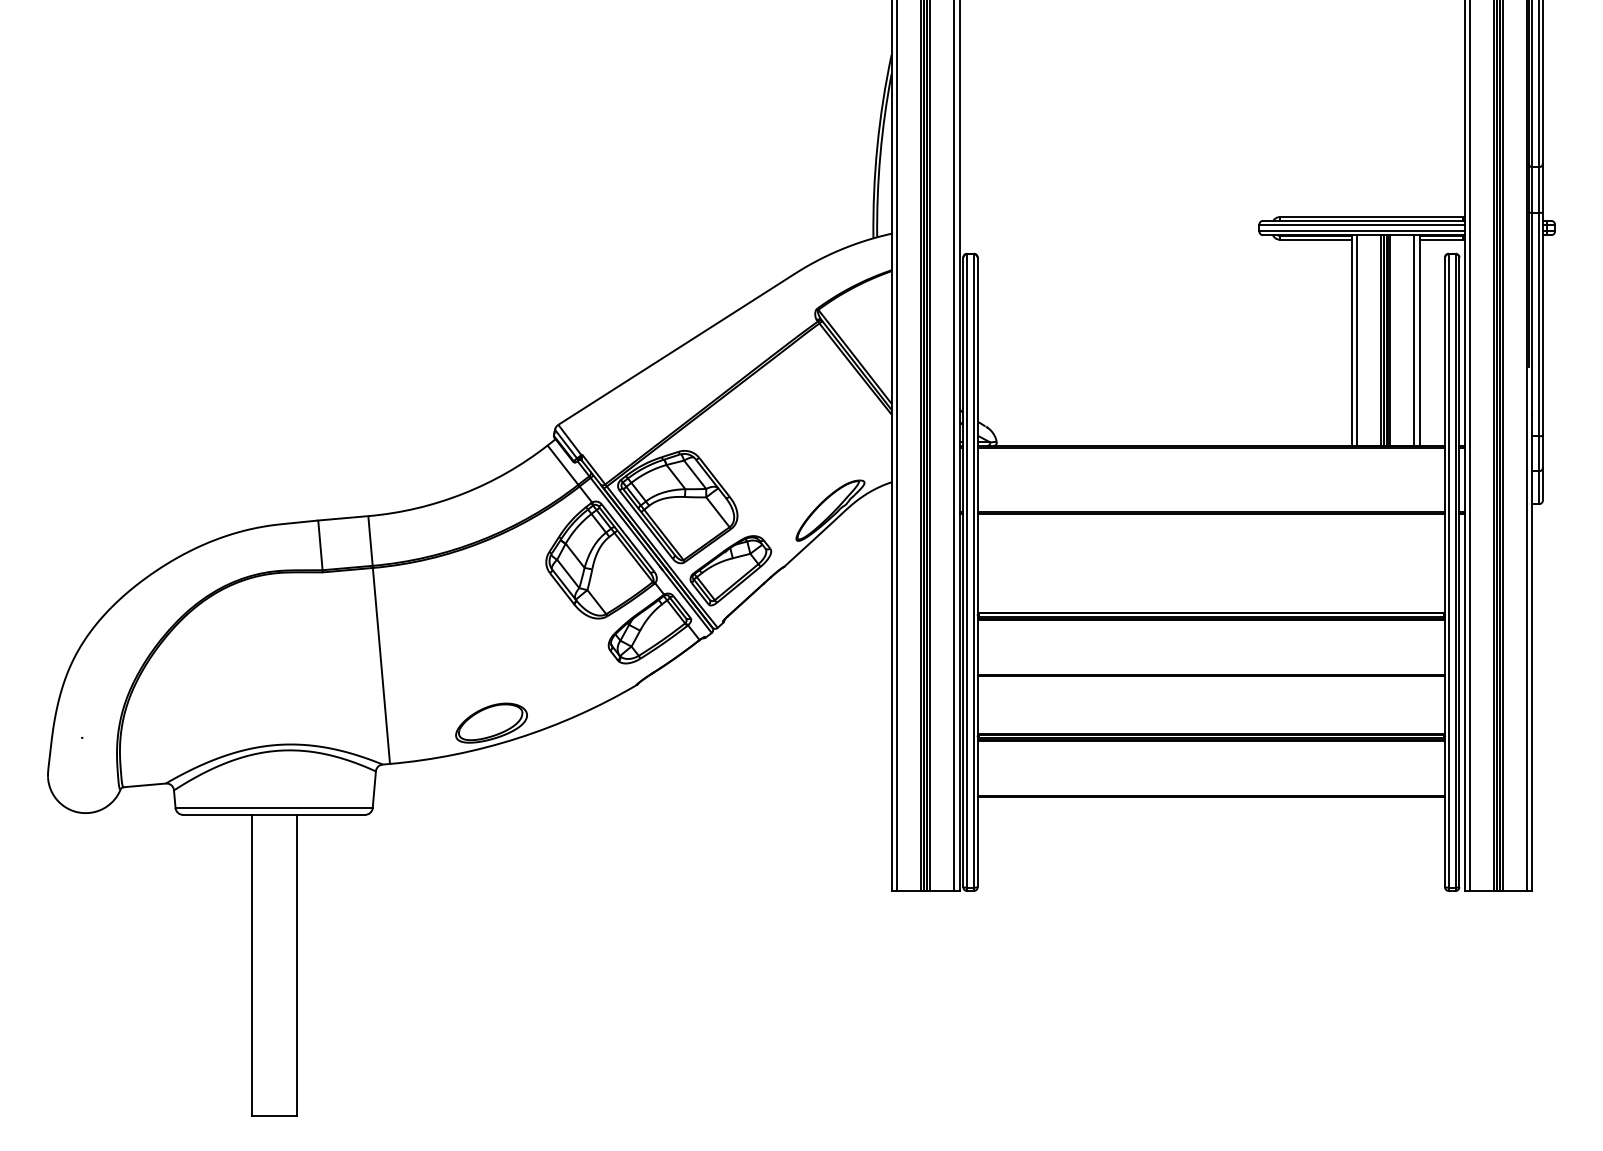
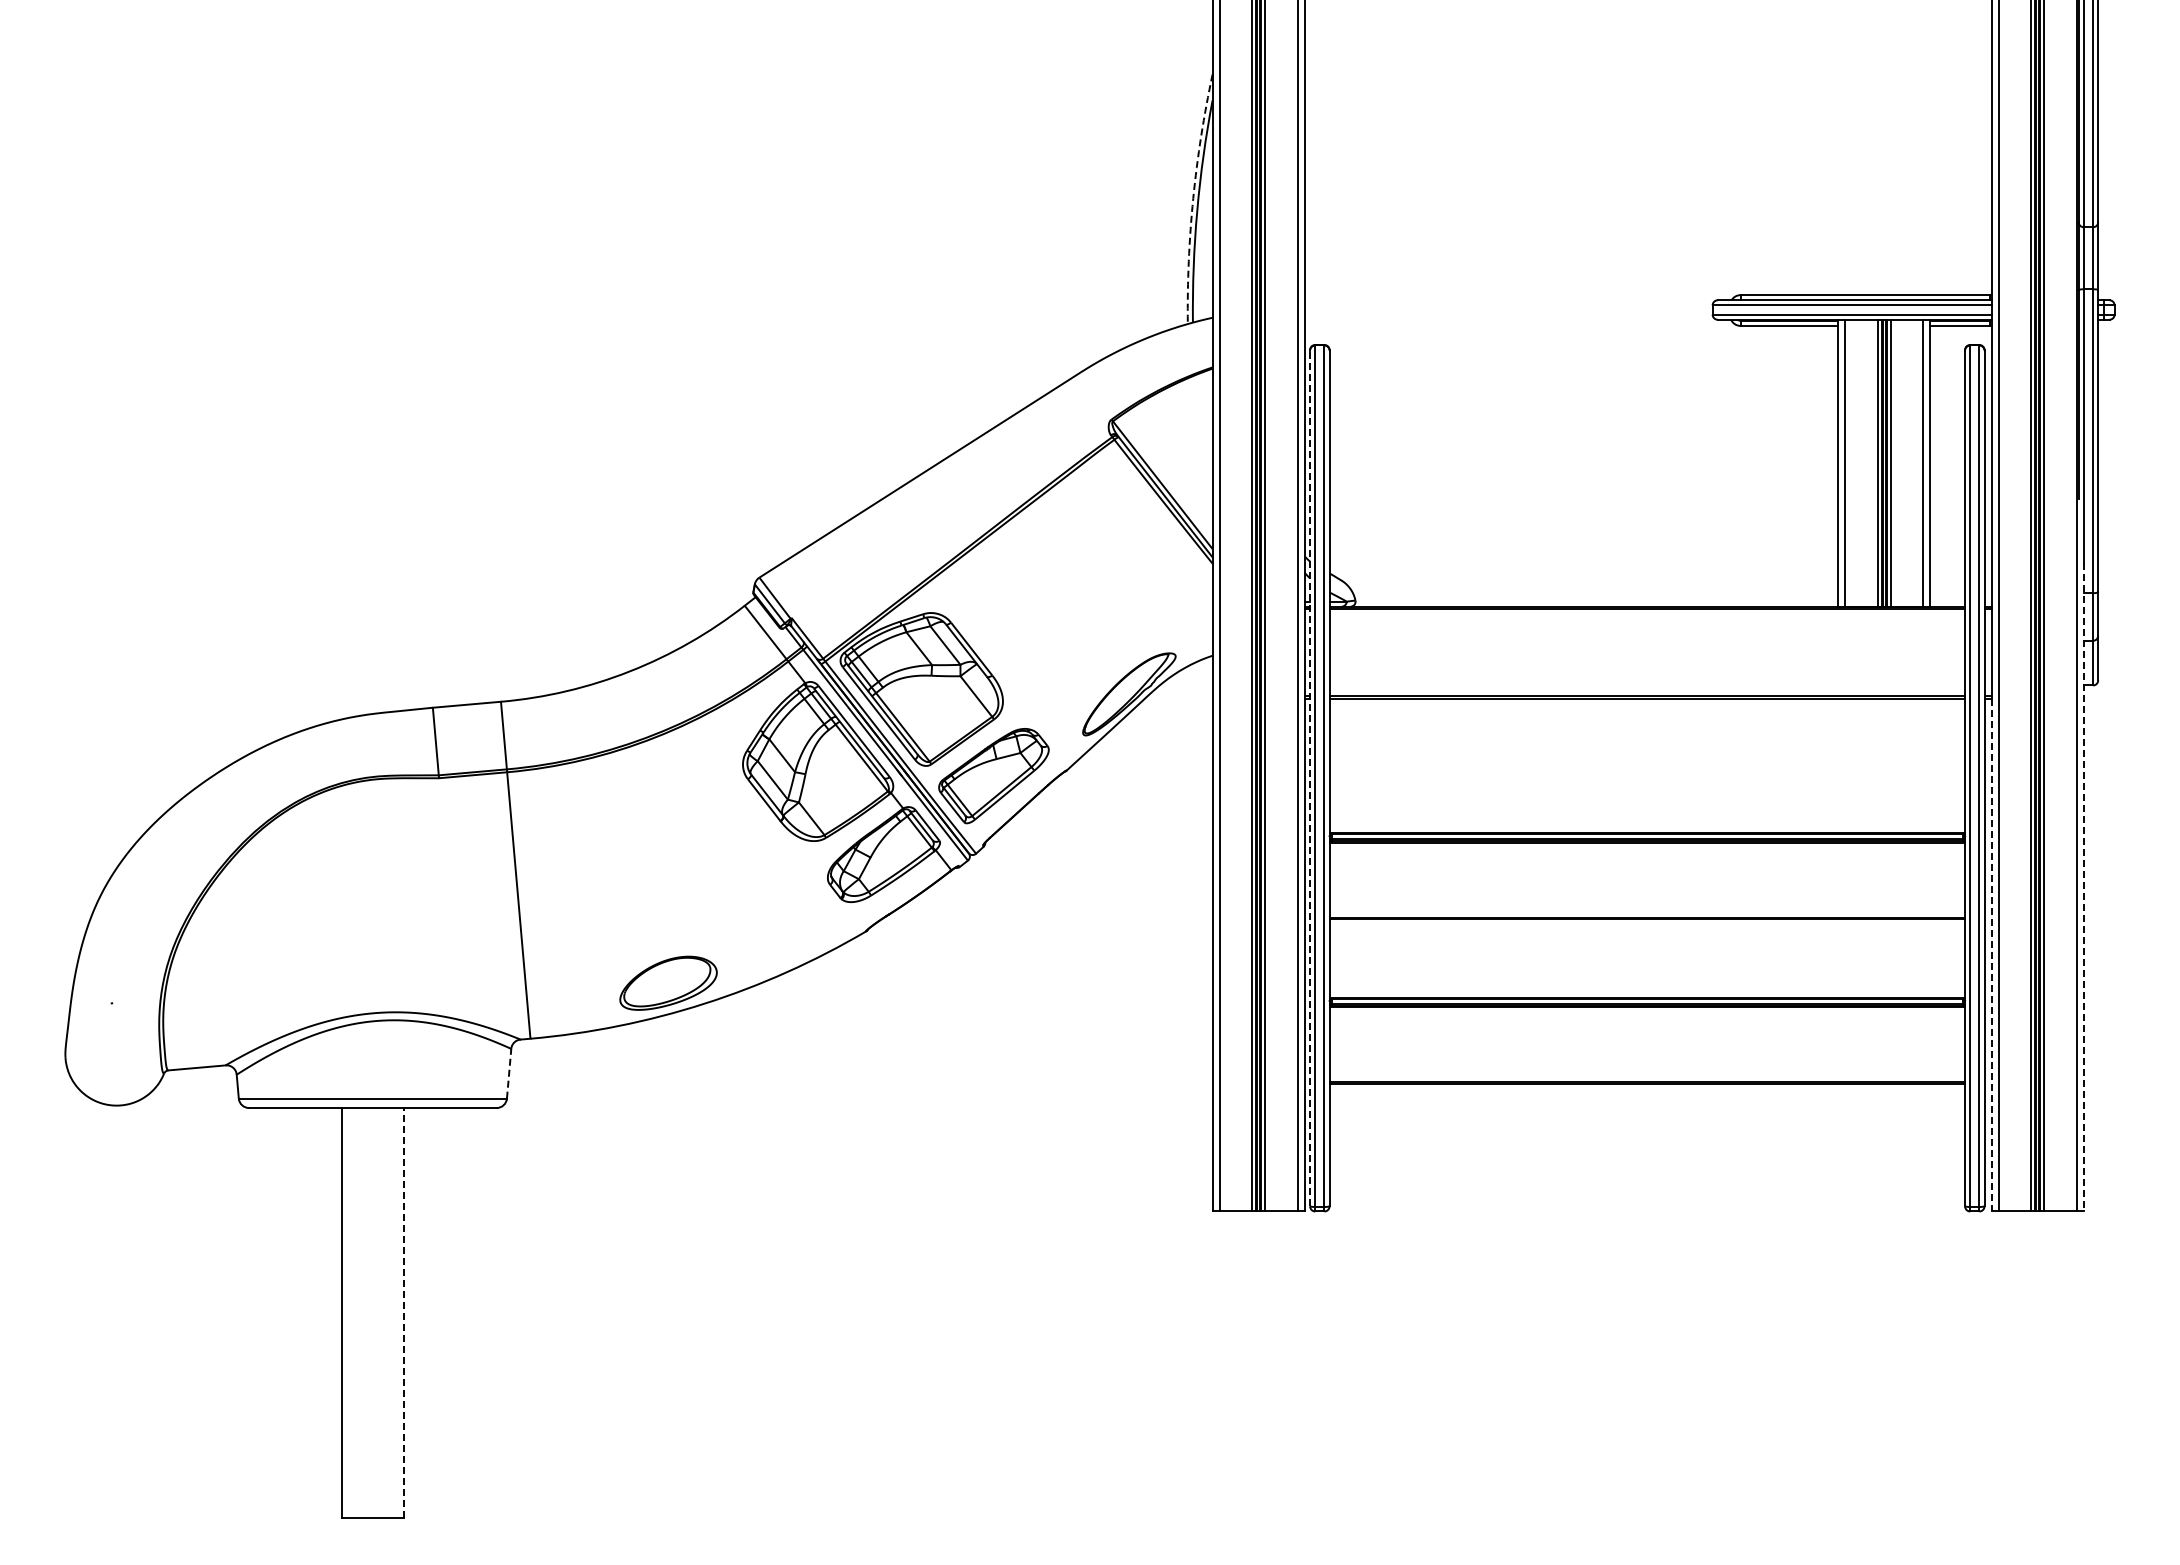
arc: (877, 146) -> (1193, 198), solid -> dashed
line: (963, 572) -> (1310, 778), solid -> dashed
line: (1532, 652) -> (2083, 887), solid -> dashed
line: (1464, 702) -> (1991, 955), solid -> dashed
line: (374, 789) -> (509, 1073), solid -> dashed
line: (296, 965) -> (403, 1313), solid -> dashed

